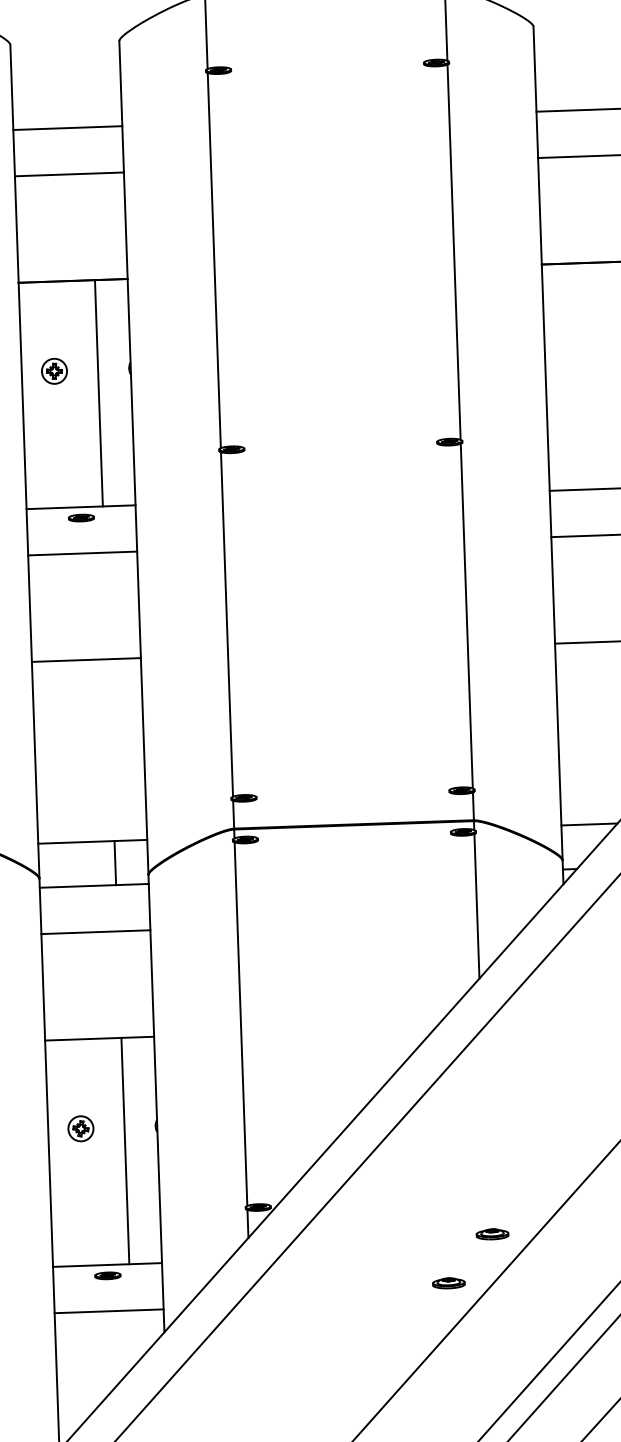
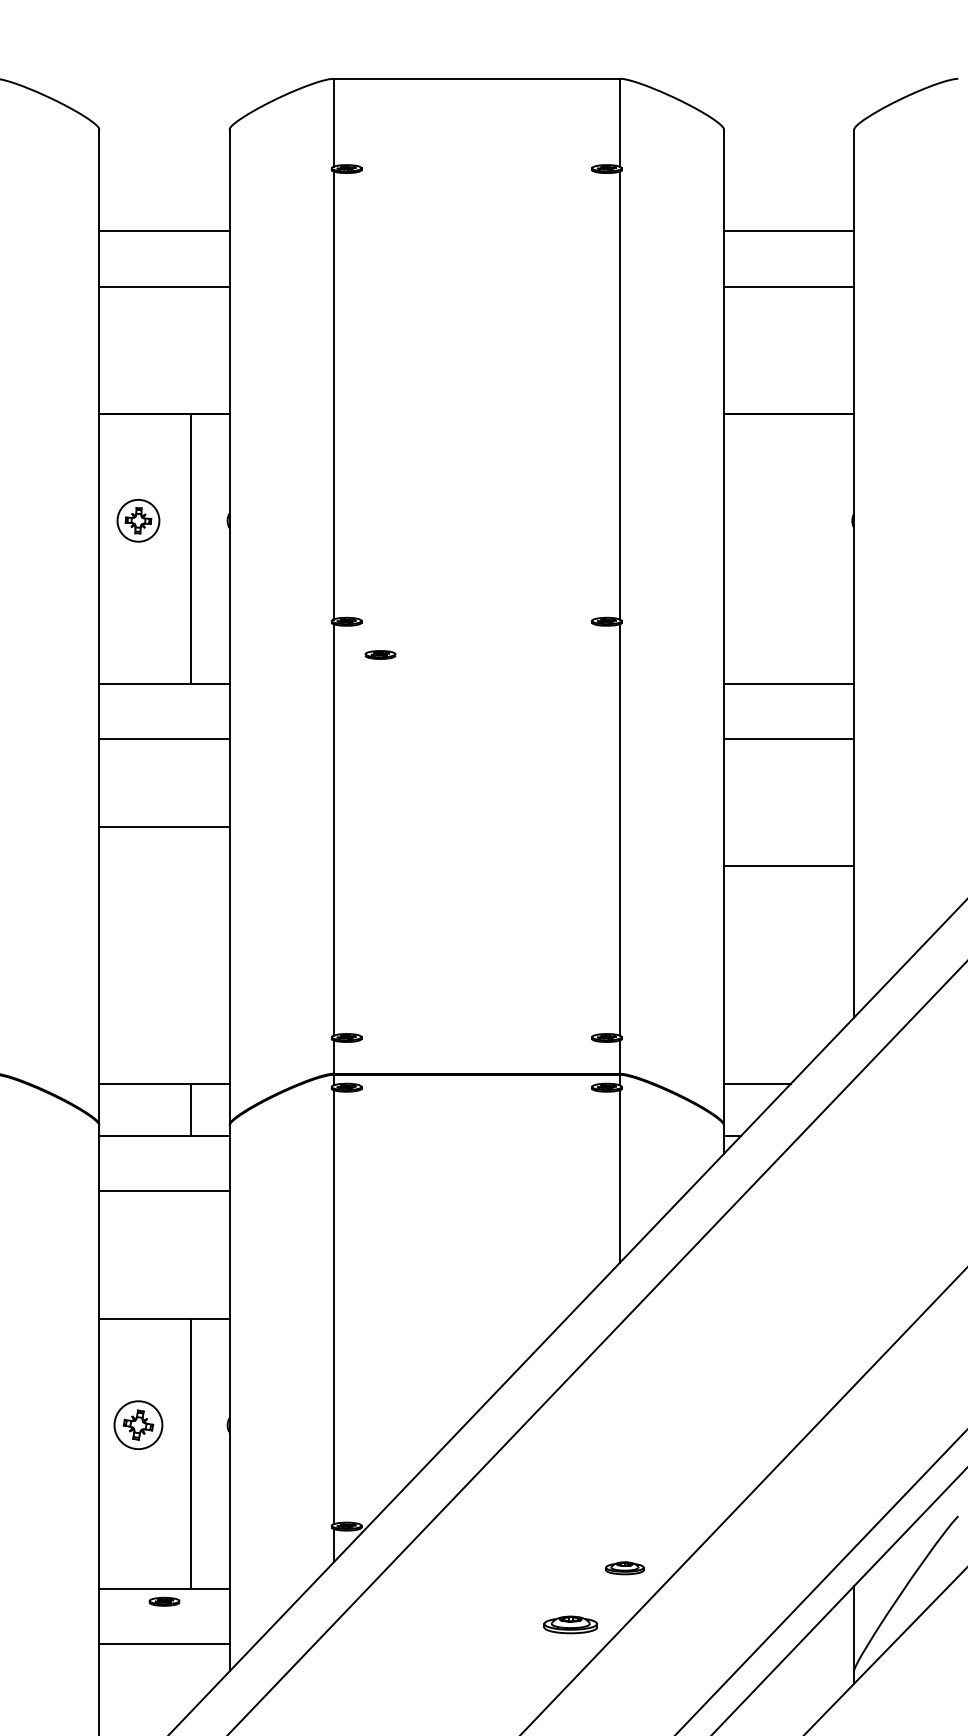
part: (54, 371) -> (138, 520), size x1.4
part: (81, 517) -> (380, 654), moved
line: (86, 660) -> (164, 827), moved
part: (80, 1128) -> (138, 1425), size x1.6
part: (448, 1282) -> (570, 1624), size x1.4

